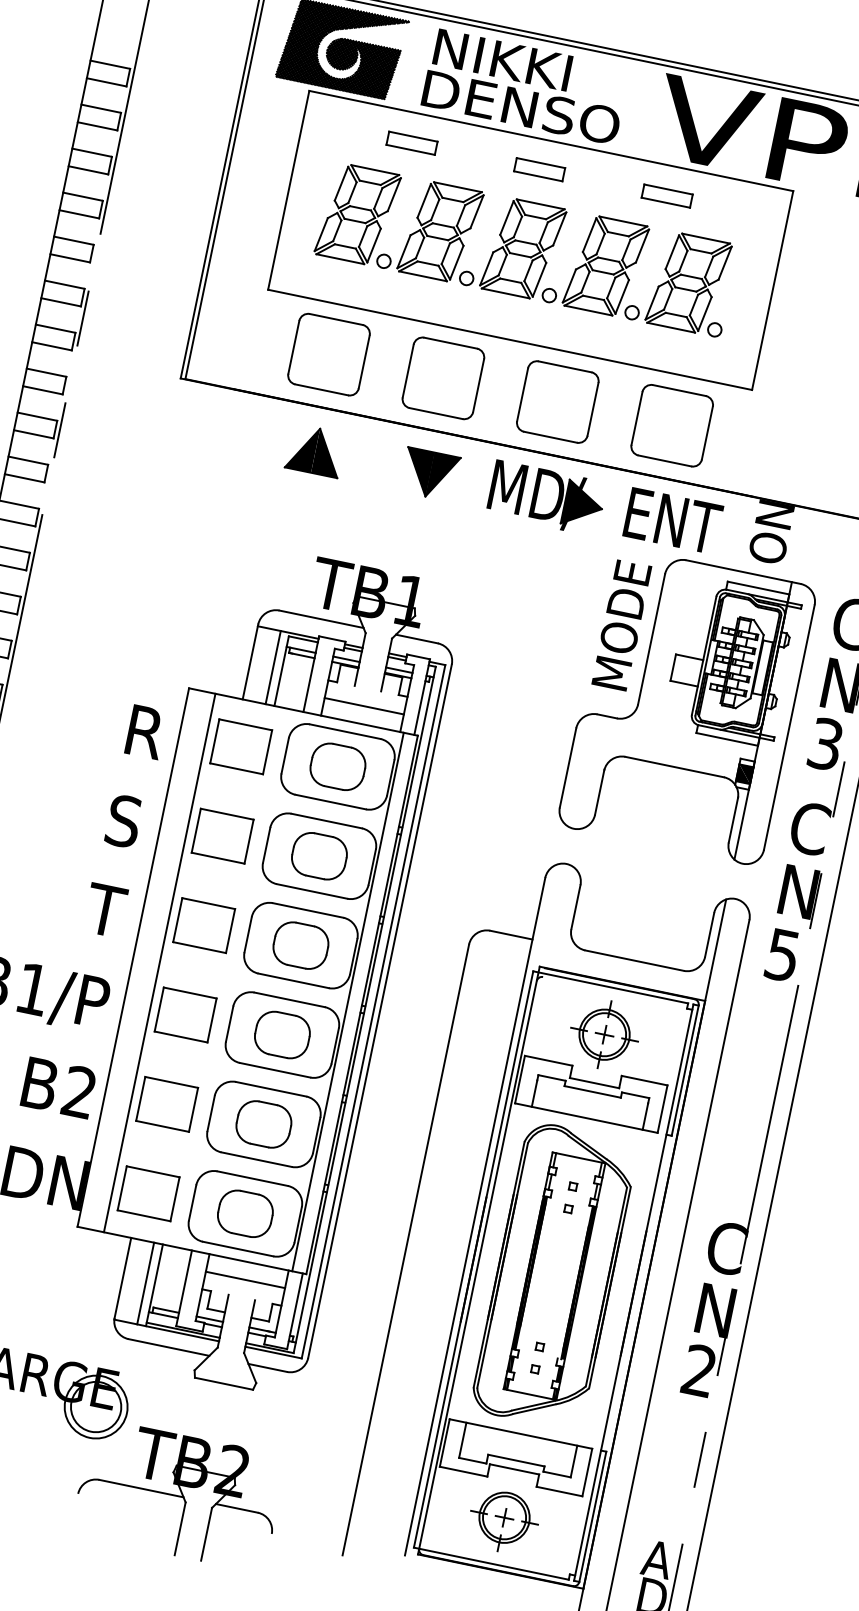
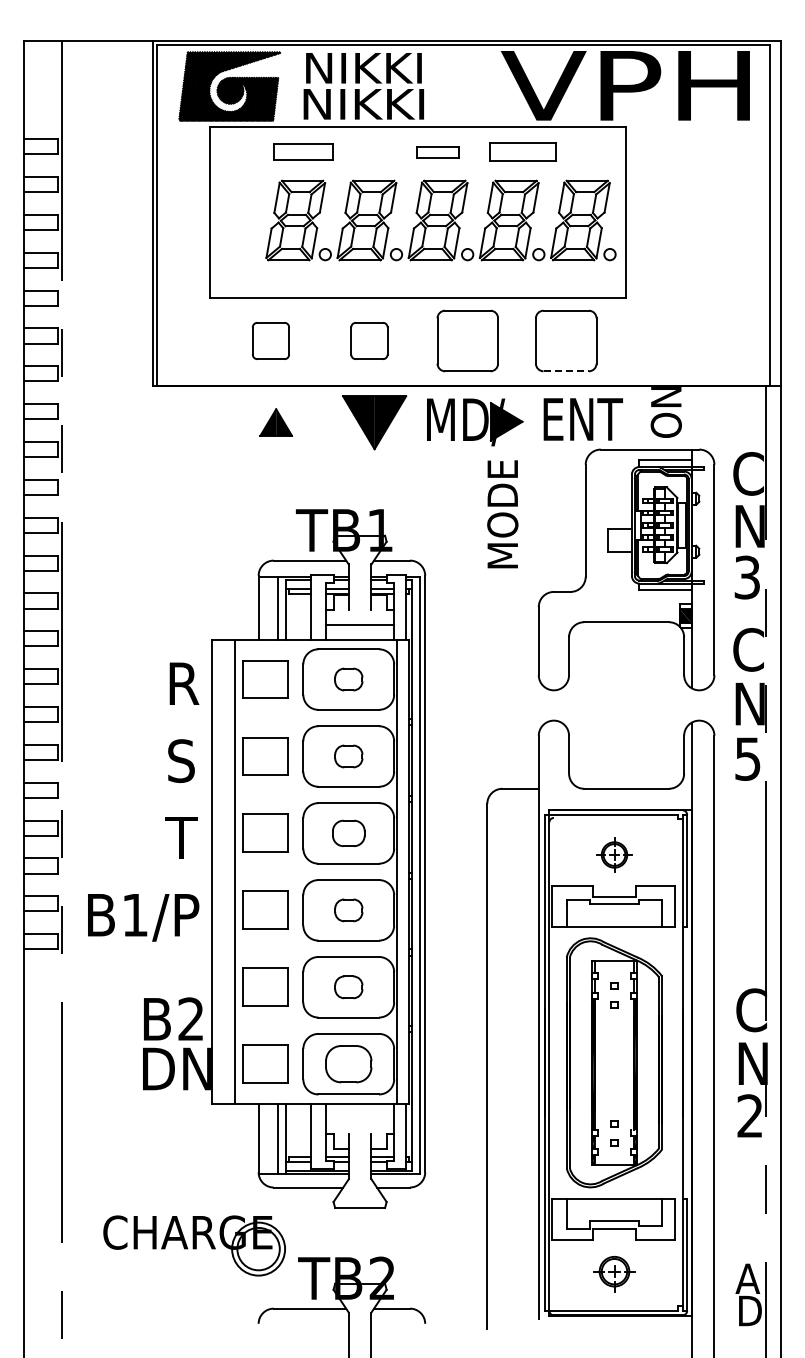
text: (523, 108) -> (389, 104), DENSO -> NIKKI
part: (411, 143) -> (302, 152), size x1.4
part: (538, 169) -> (437, 152), moved
part: (666, 196) -> (522, 152), size x1.6
part: (526, 249) -> (440, 220), moved
part: (328, 353) -> (270, 340), size x0.6
part: (443, 377) -> (369, 340), size x0.6
part: (314, 450) -> (275, 422), size x0.7
line: (665, 461) -> (566, 371), solid -> dashed
part: (429, 474) -> (374, 422), size x1.4
text: (621, 625) -> (502, 514), moved
part: (337, 766) -> (348, 679), size x0.6
part: (319, 856) -> (348, 756), size x0.6
part: (300, 945) -> (348, 833), size x0.7
part: (604, 1034) -> (614, 854), size x0.6
part: (282, 1035) -> (348, 910), size x0.6
text: (59, 1087) -> (173, 1018), moved
part: (263, 1124) -> (348, 987), size x0.6
line: (245, 1279) -> (360, 1118), removed
part: (503, 1521) -> (614, 1273), size x0.7

